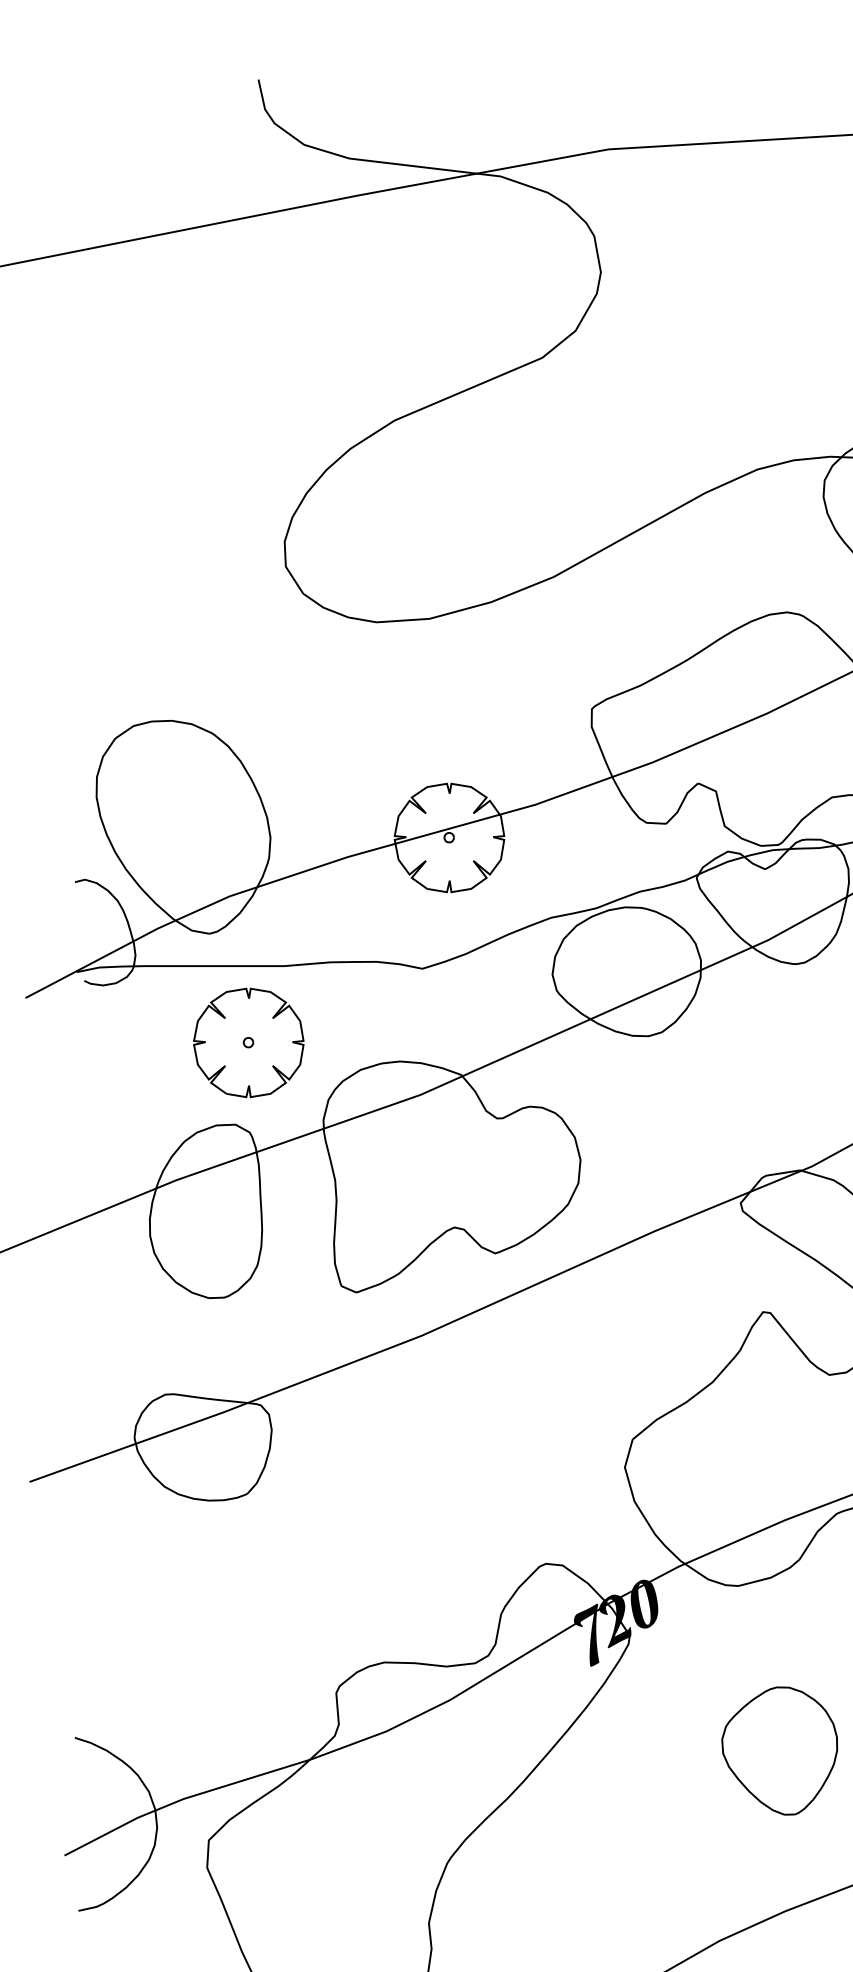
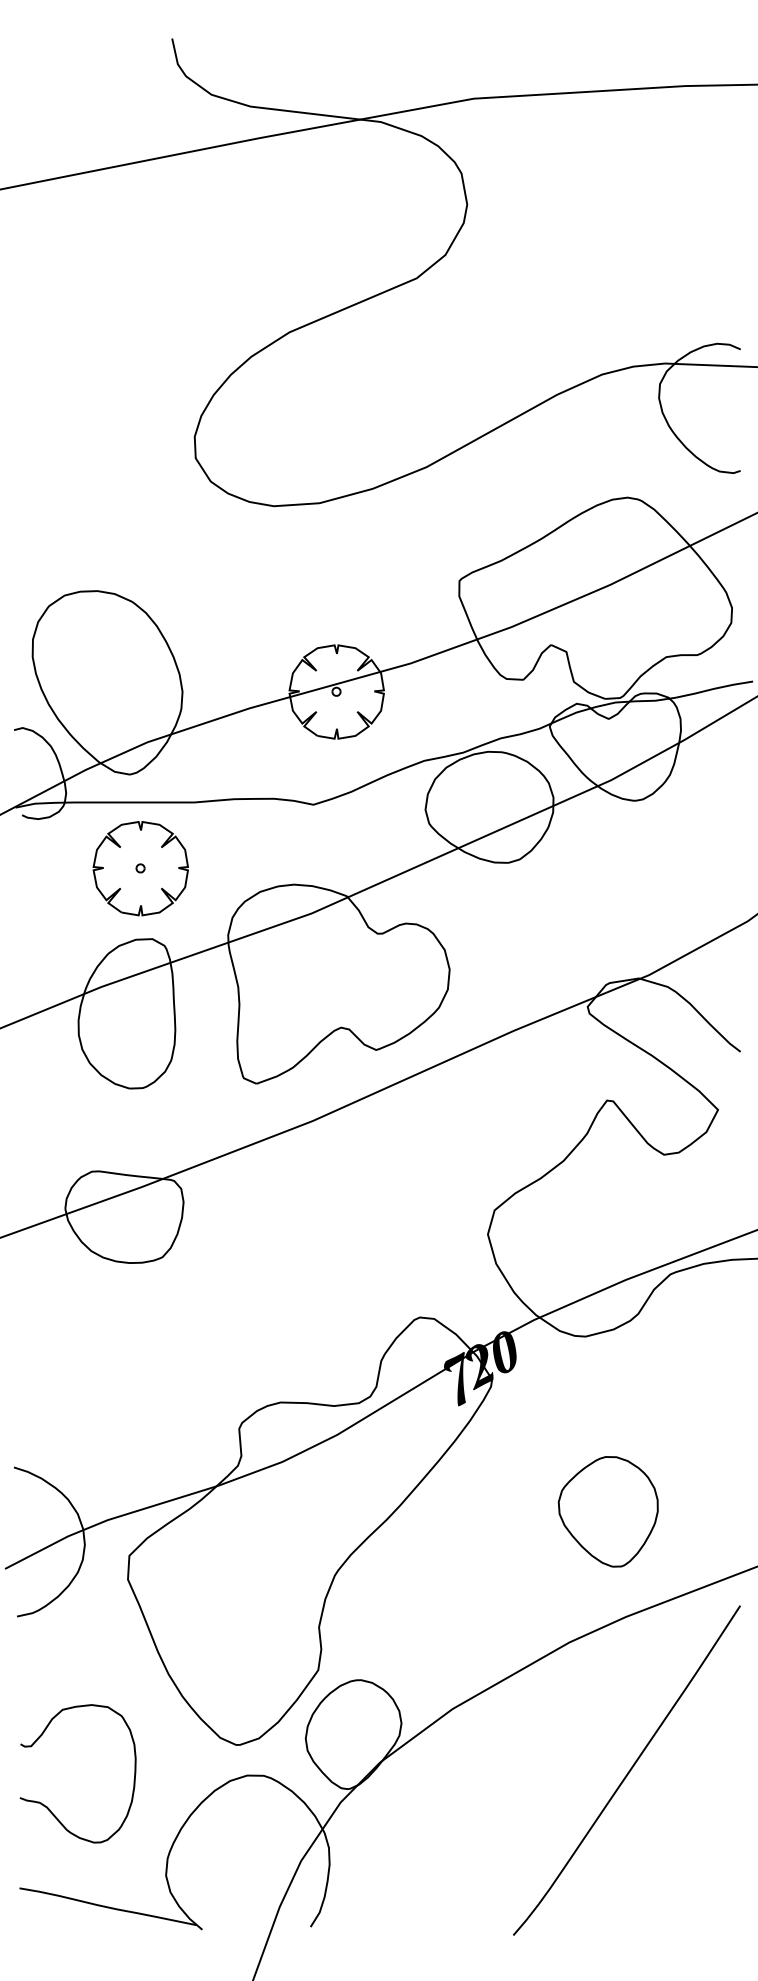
part: (248, 1042) -> (140, 868), moved
part: (778, 1750) -> (607, 1511), moved

